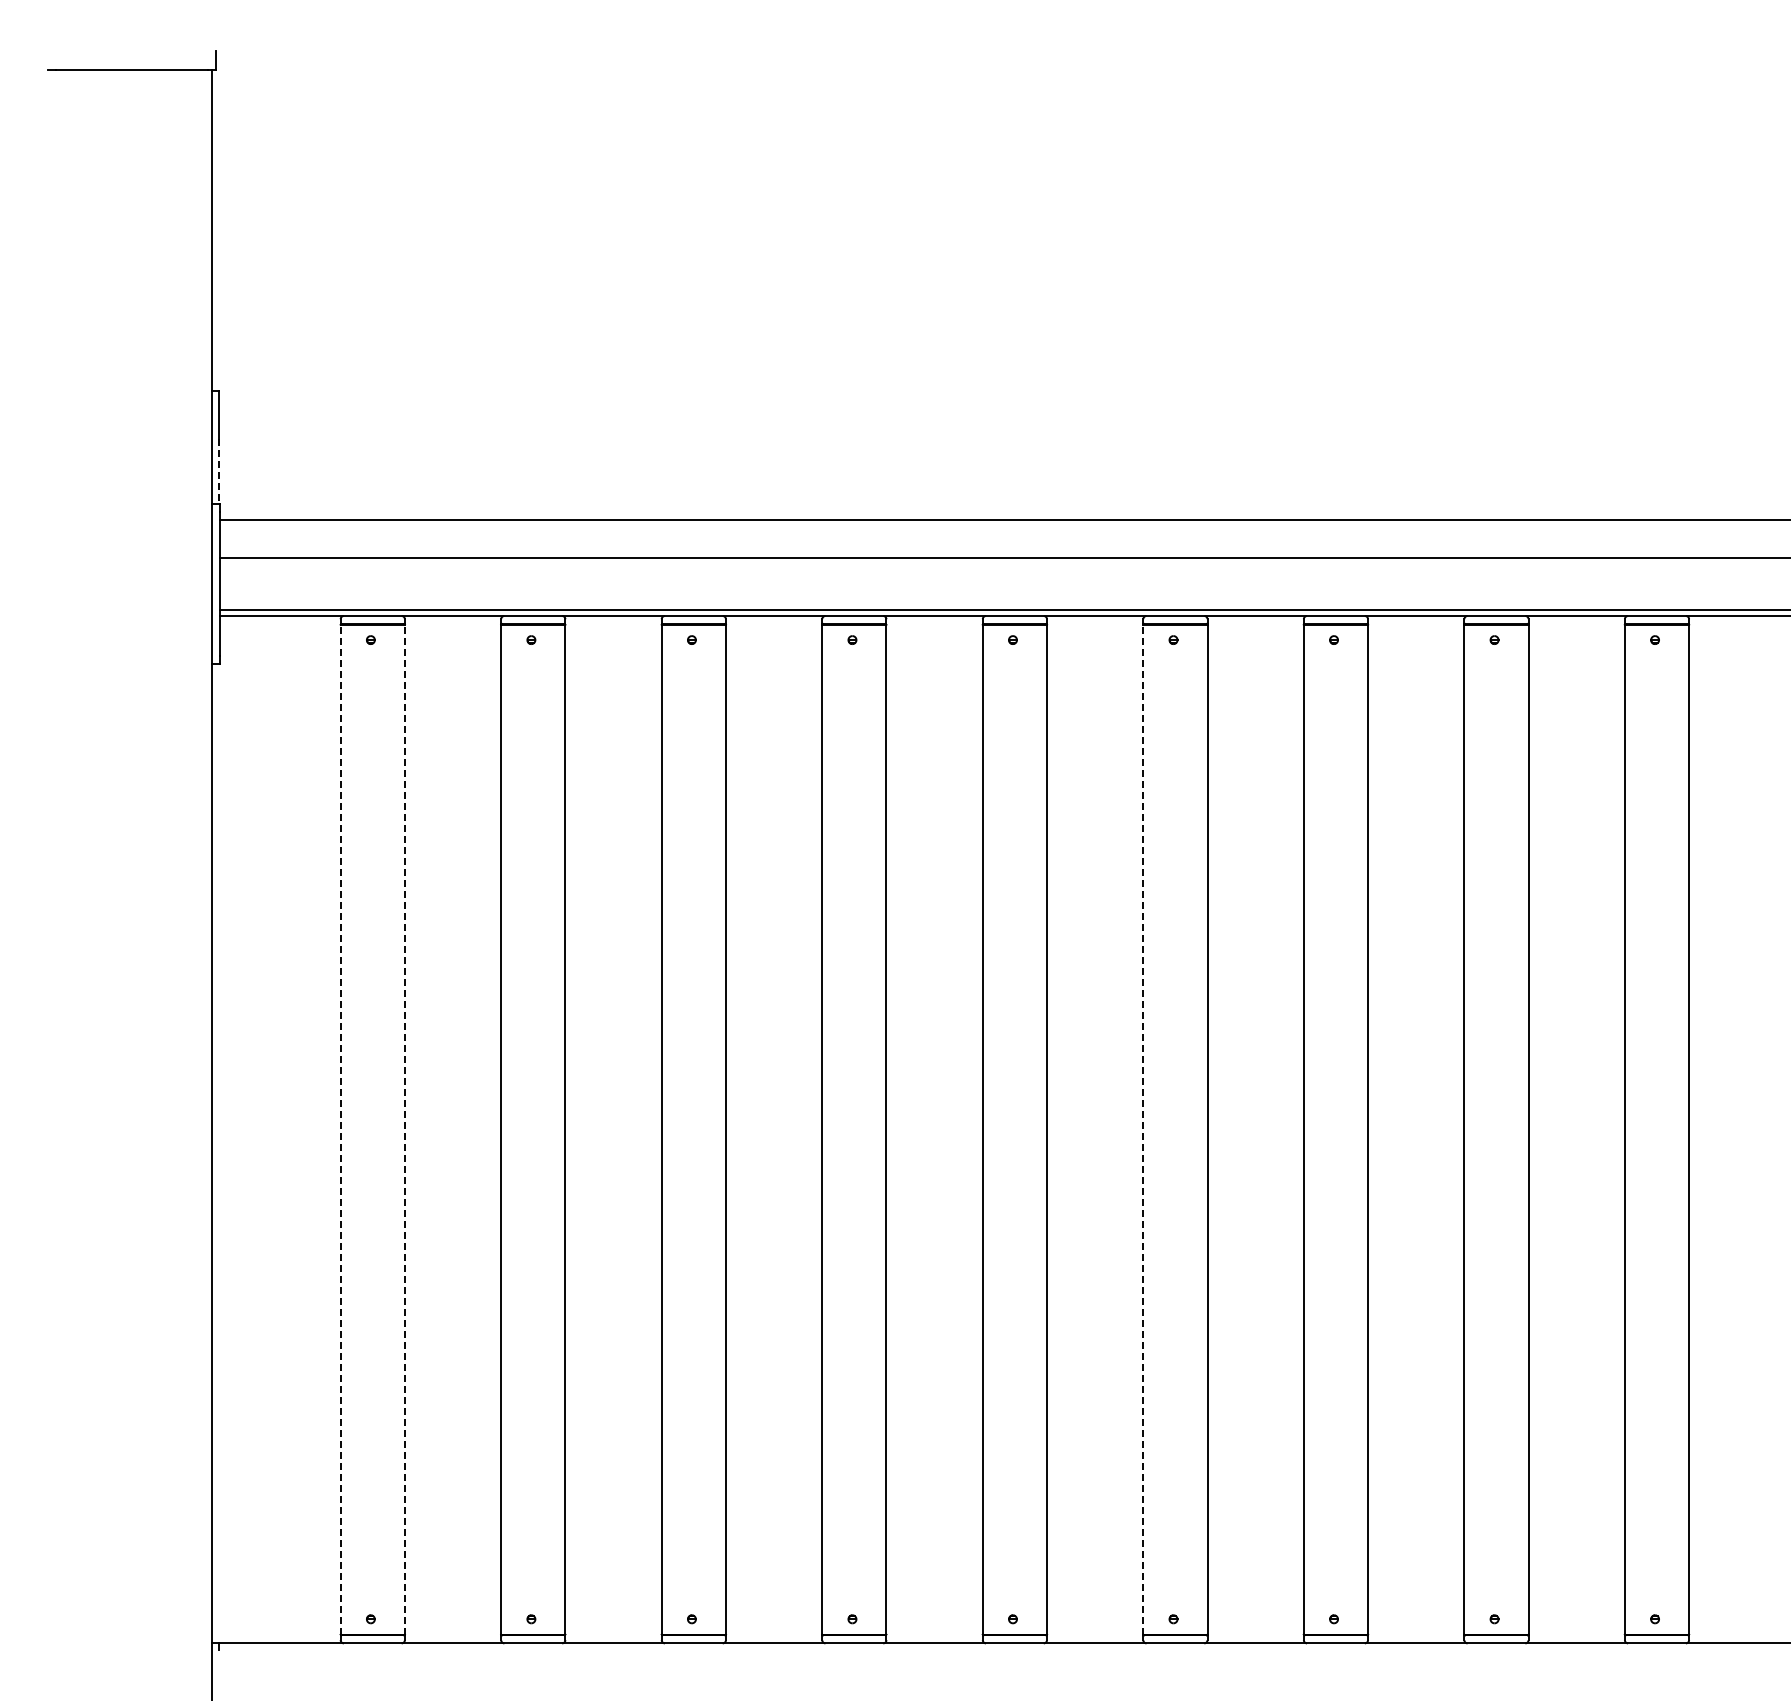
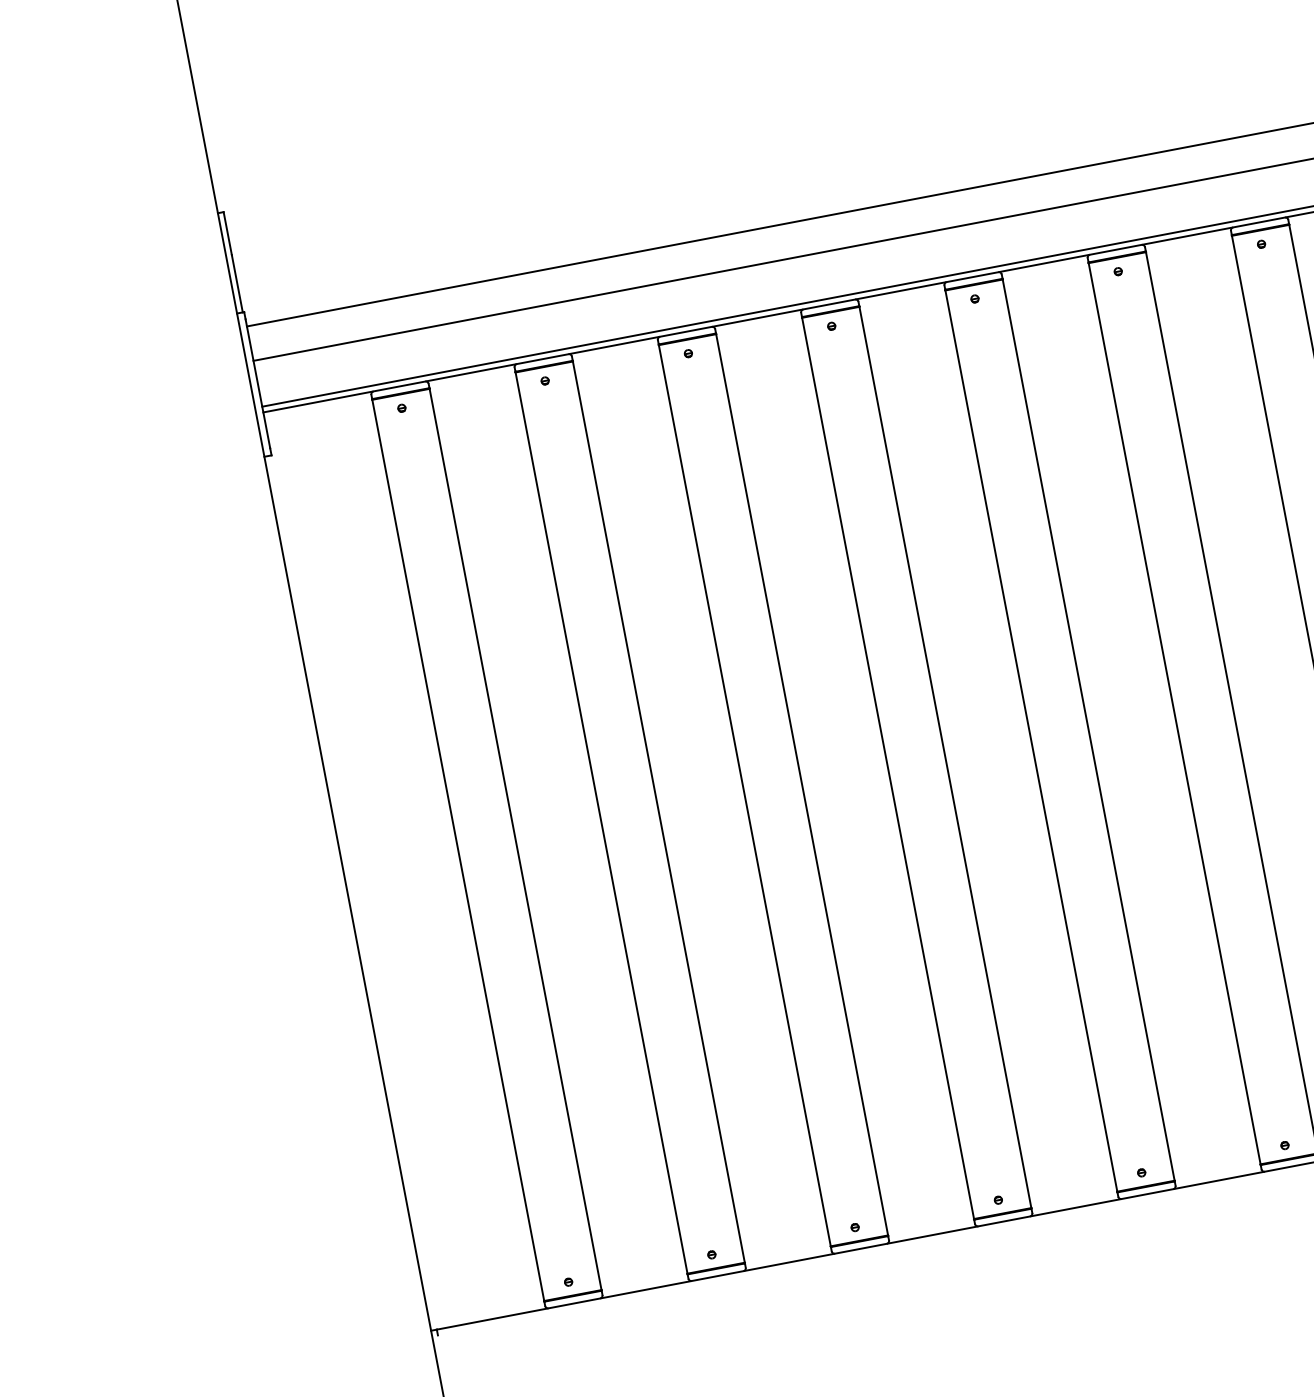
line: (218, 472) -> (237, 284), dashed -> solid
line: (340, 1129) -> (458, 850), dashed -> solid
line: (404, 1129) -> (515, 839), dashed -> solid
line: (1143, 1129) -> (1174, 713), dashed -> solid

